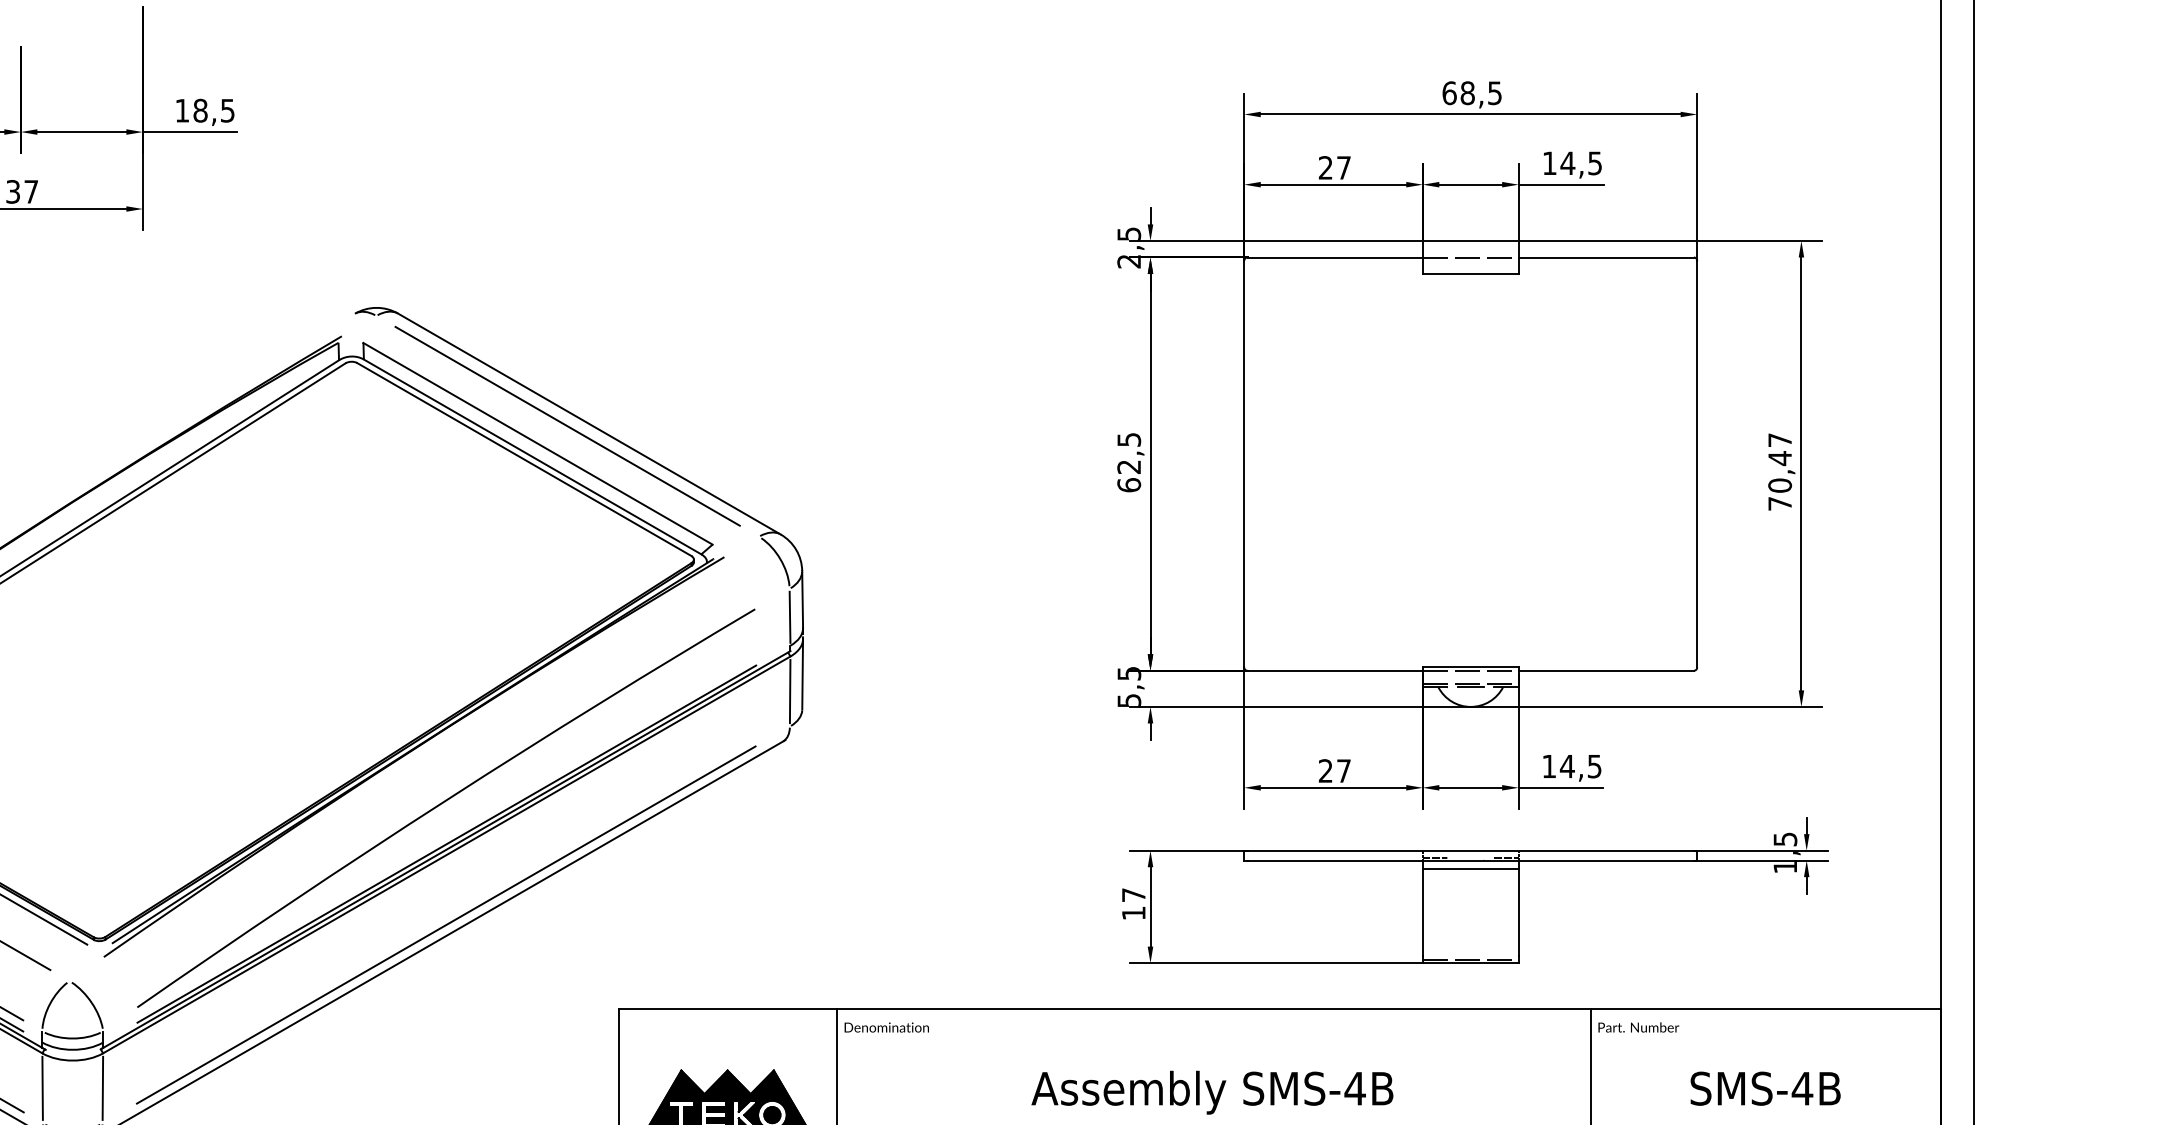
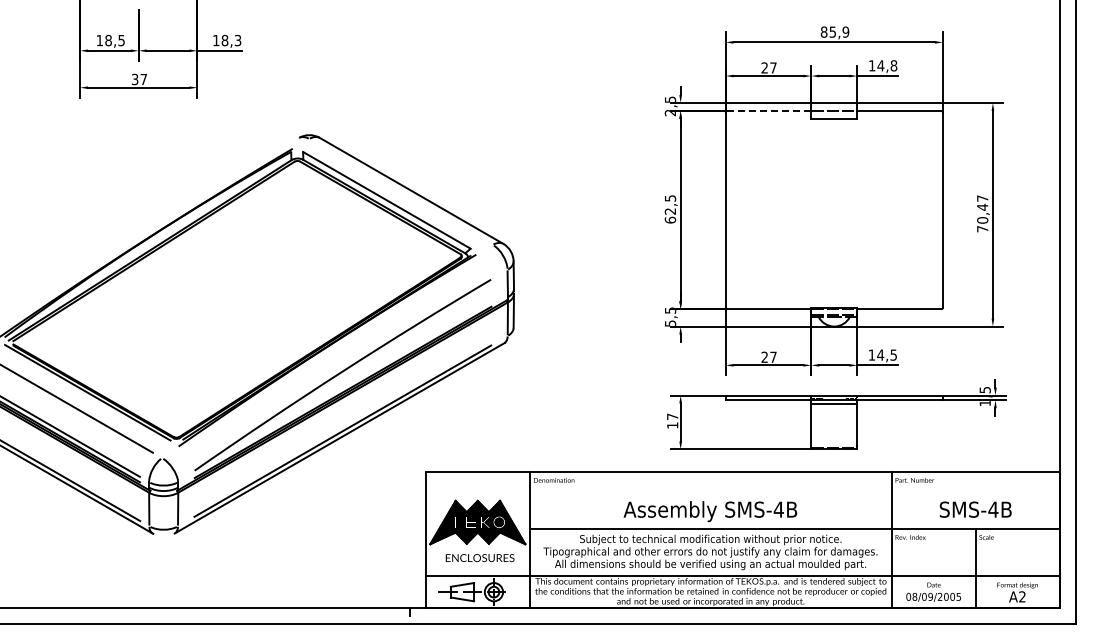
text: (1471, 91) -> (834, 31), 68,5 -> 85,9
text: (228, 108) -> (238, 39), 18,5 -> 18,3
text: (1594, 162) -> (893, 65), 14,5 -> 14,8
line: (1335, 256) -> (769, 110), solid -> dashed
line: (566, 425) -> (400, 191), removed

